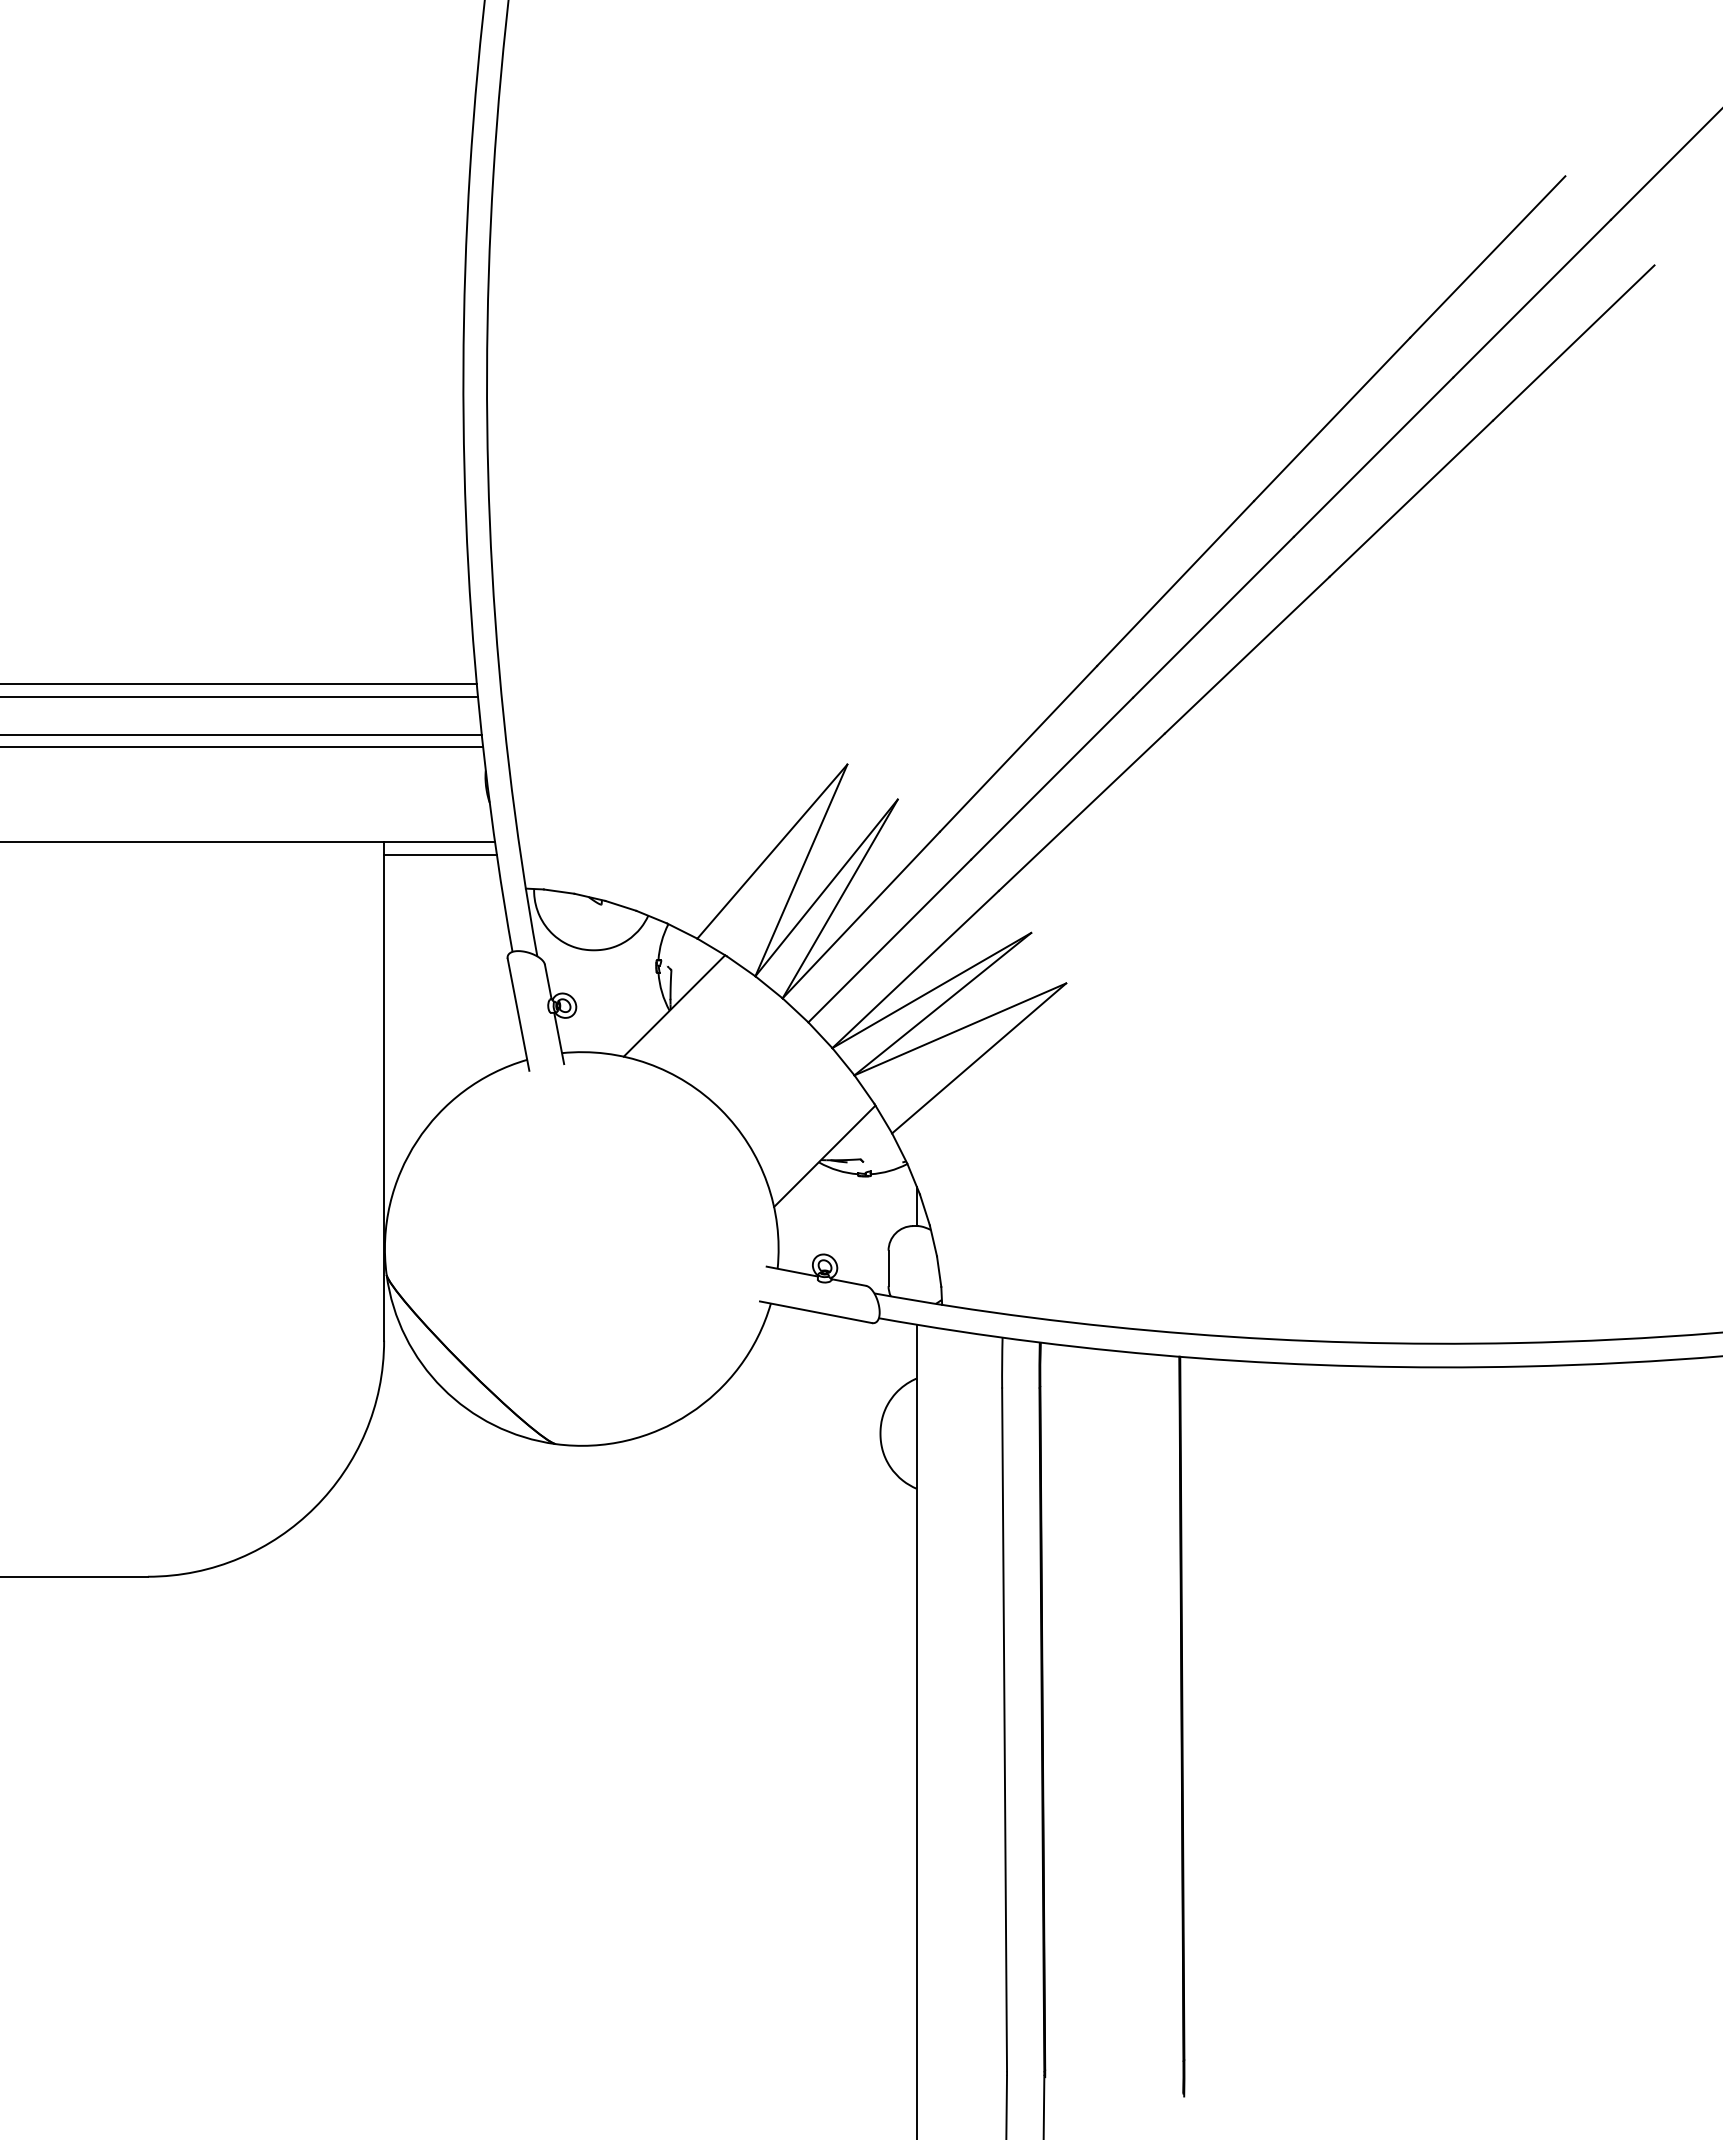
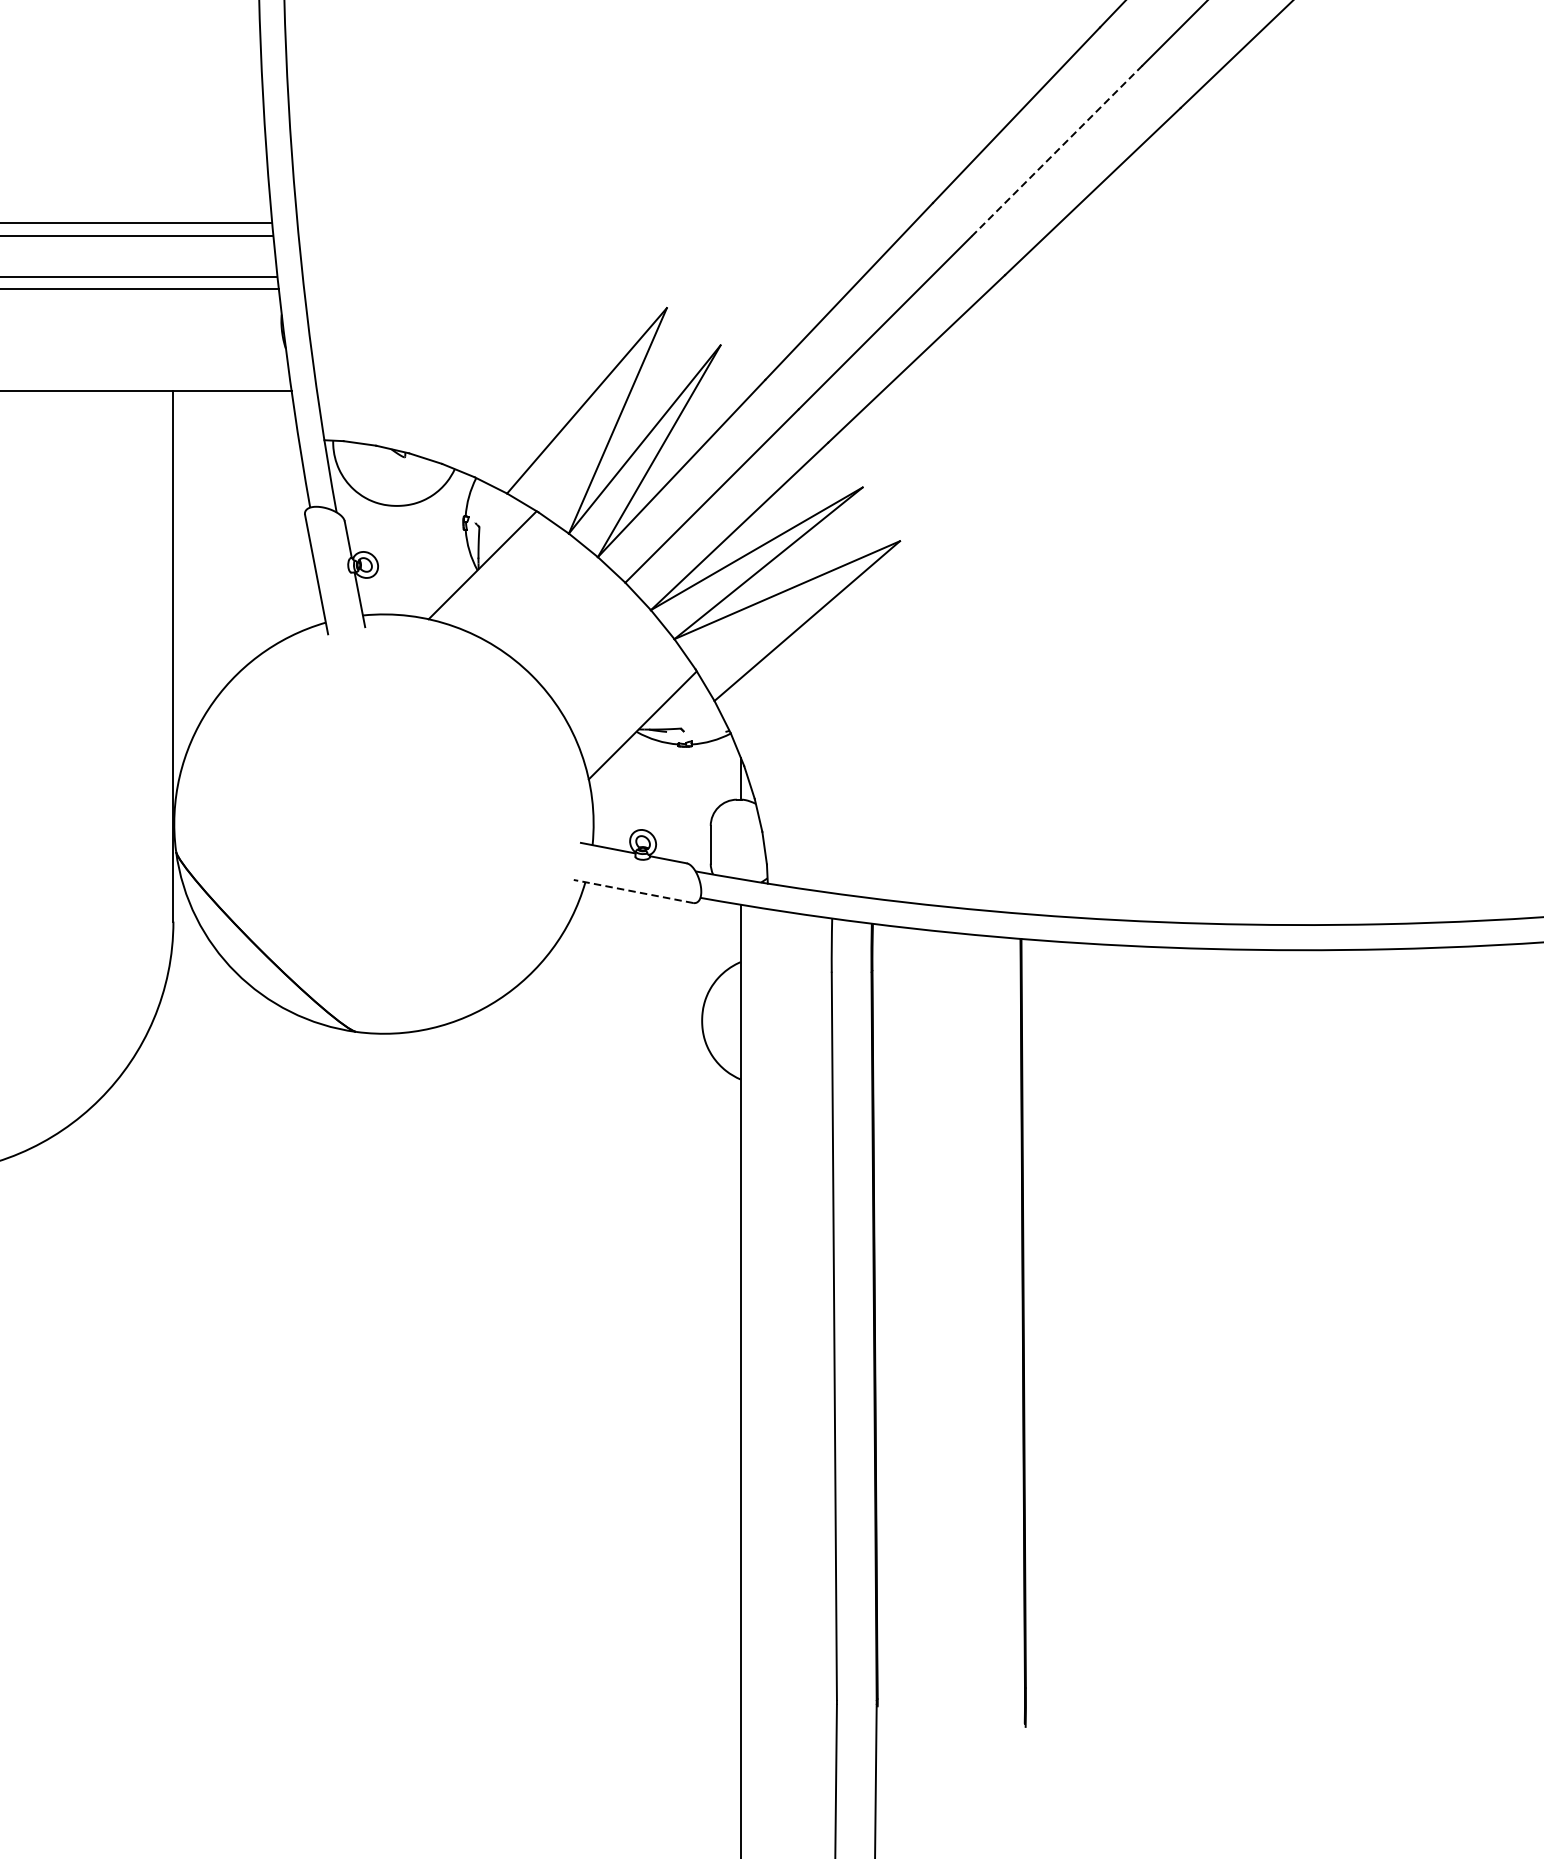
line: (1213, 617) -> (1056, 151), solid -> dashed
line: (440, 855) -> (233, 404), removed
line: (815, 1312) -> (632, 891), solid -> dashed

